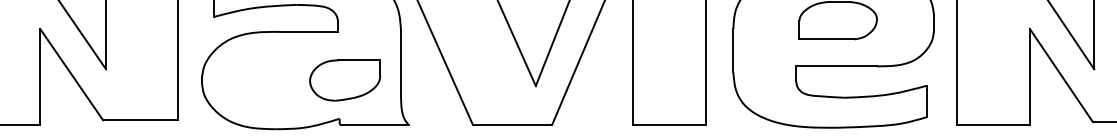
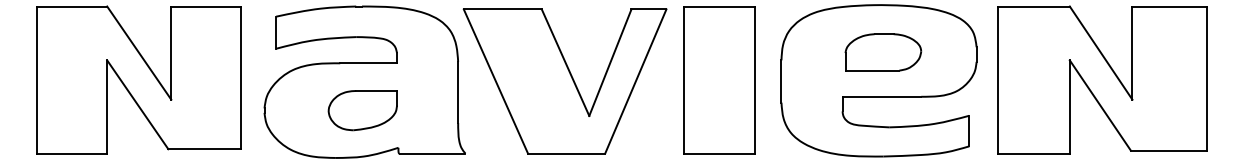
part: (344, 80) -> (362, 110), moved

